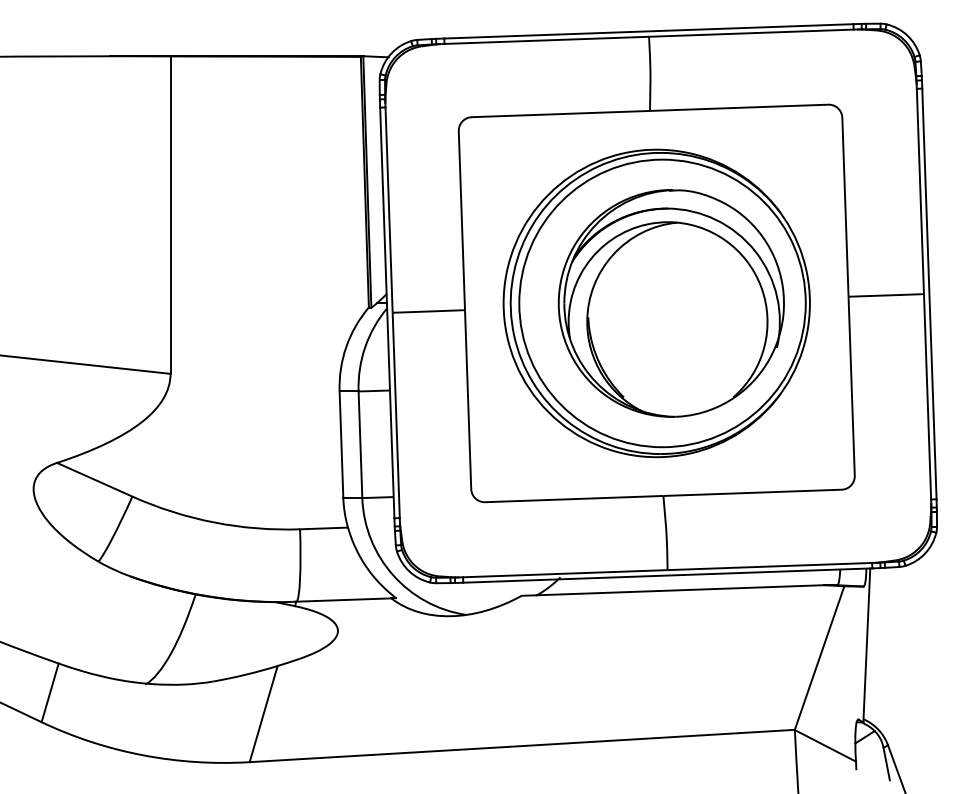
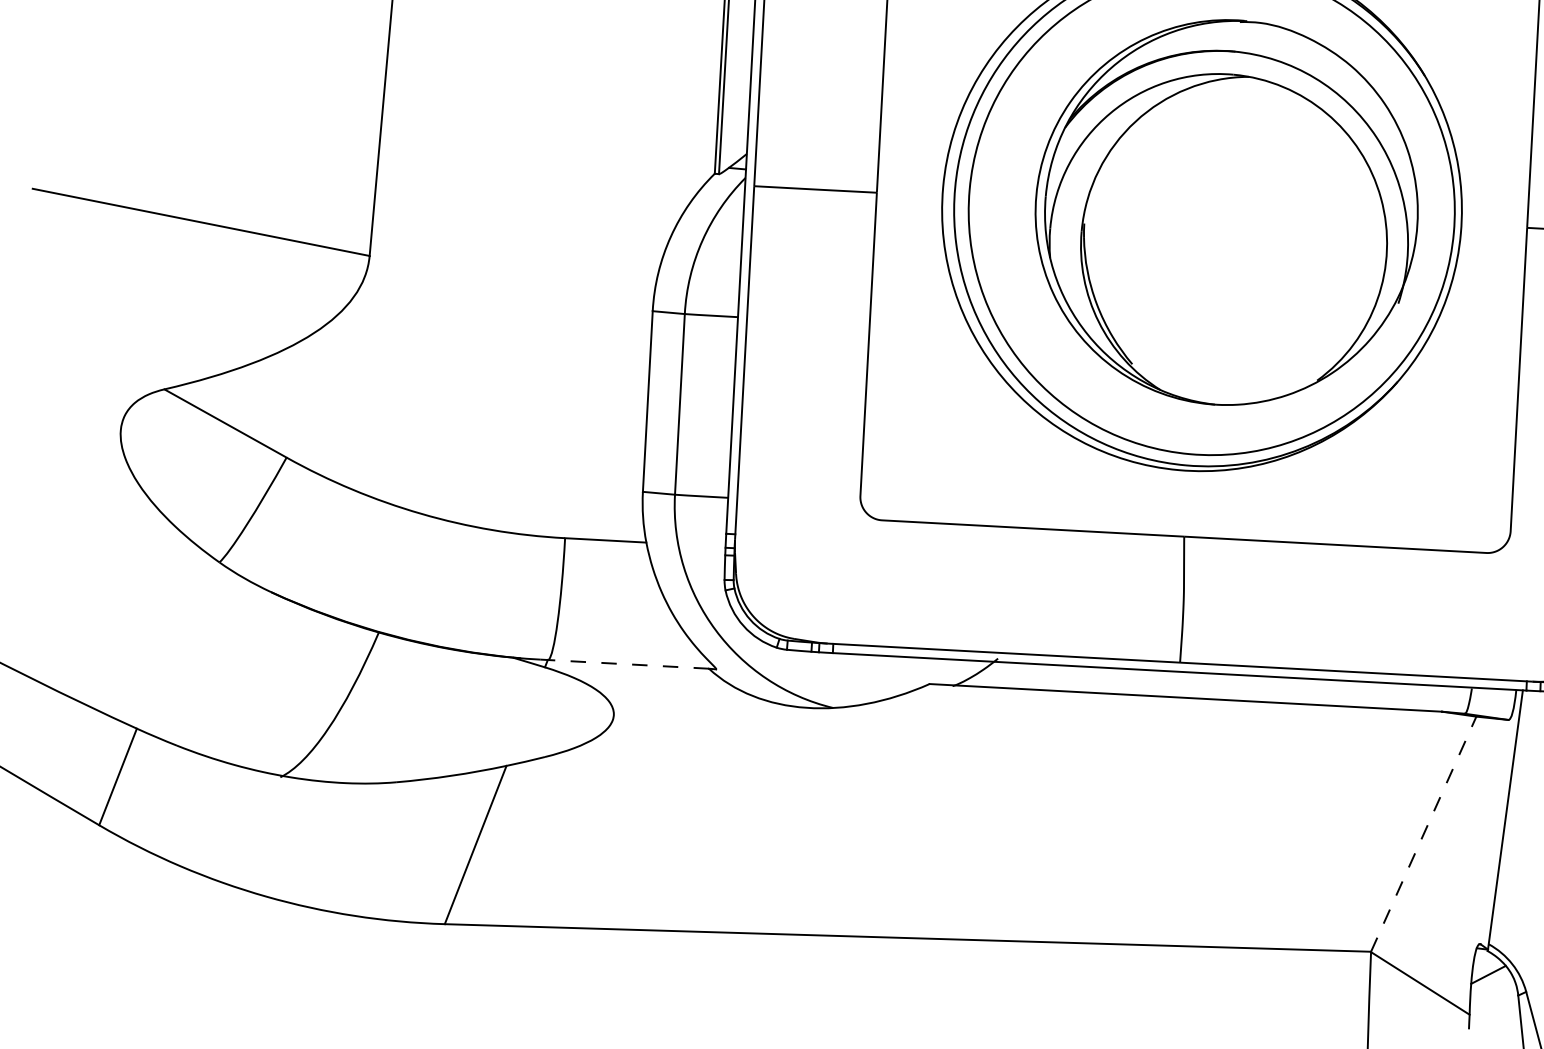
line: (343, 600) -> (627, 665), solid -> dashed
line: (819, 658) -> (1423, 834), solid -> dashed

